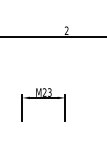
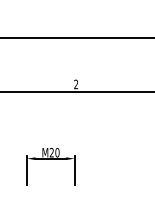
text: (49, 92) -> (57, 152), M23 -> M20

